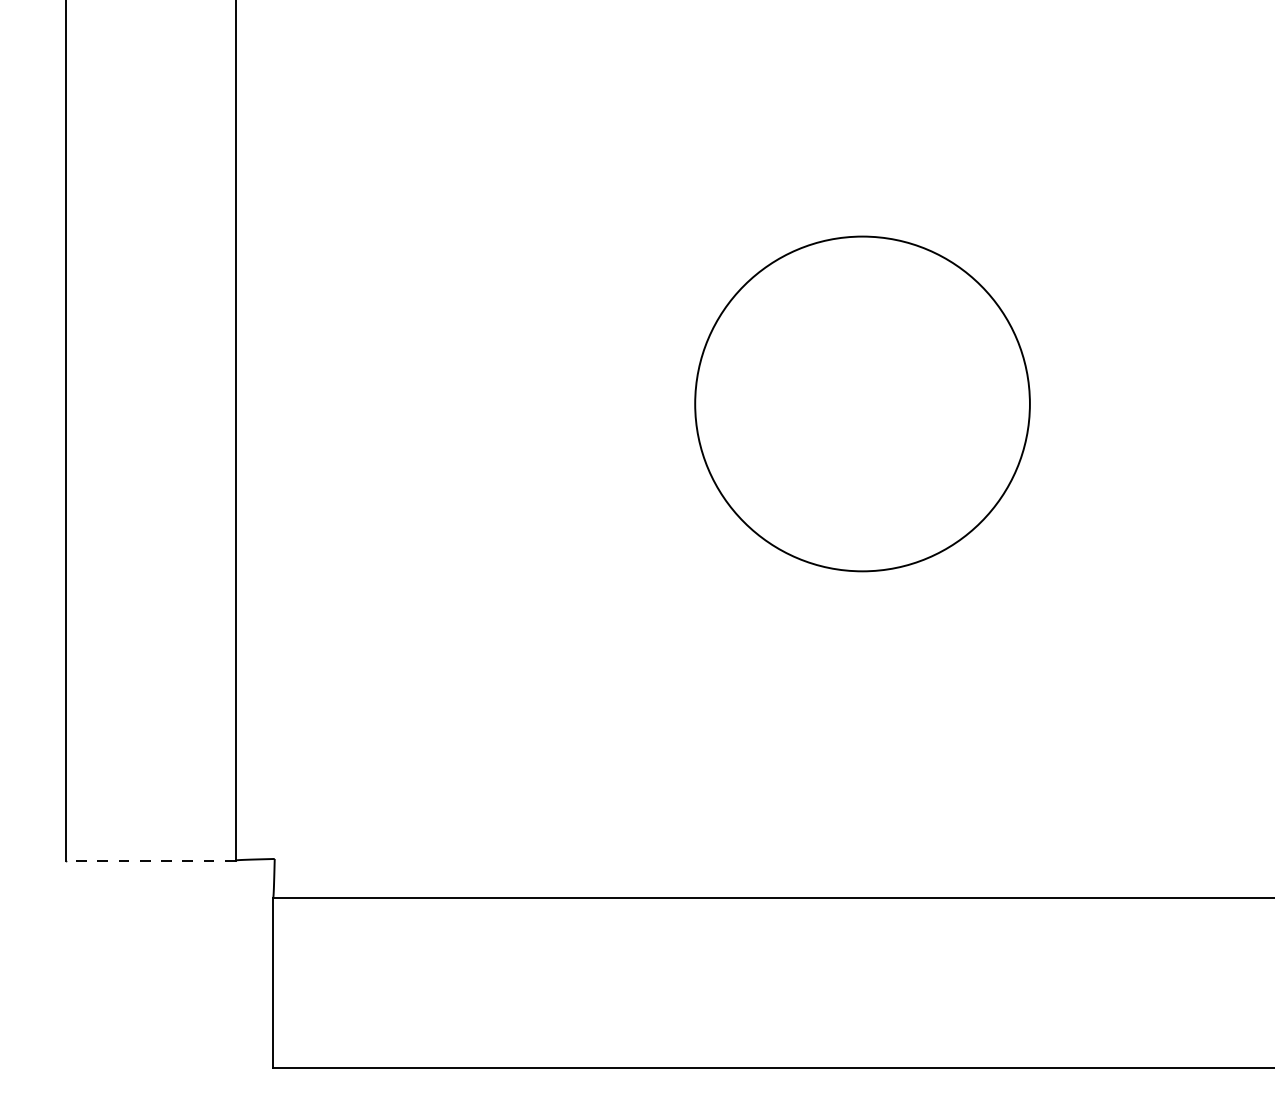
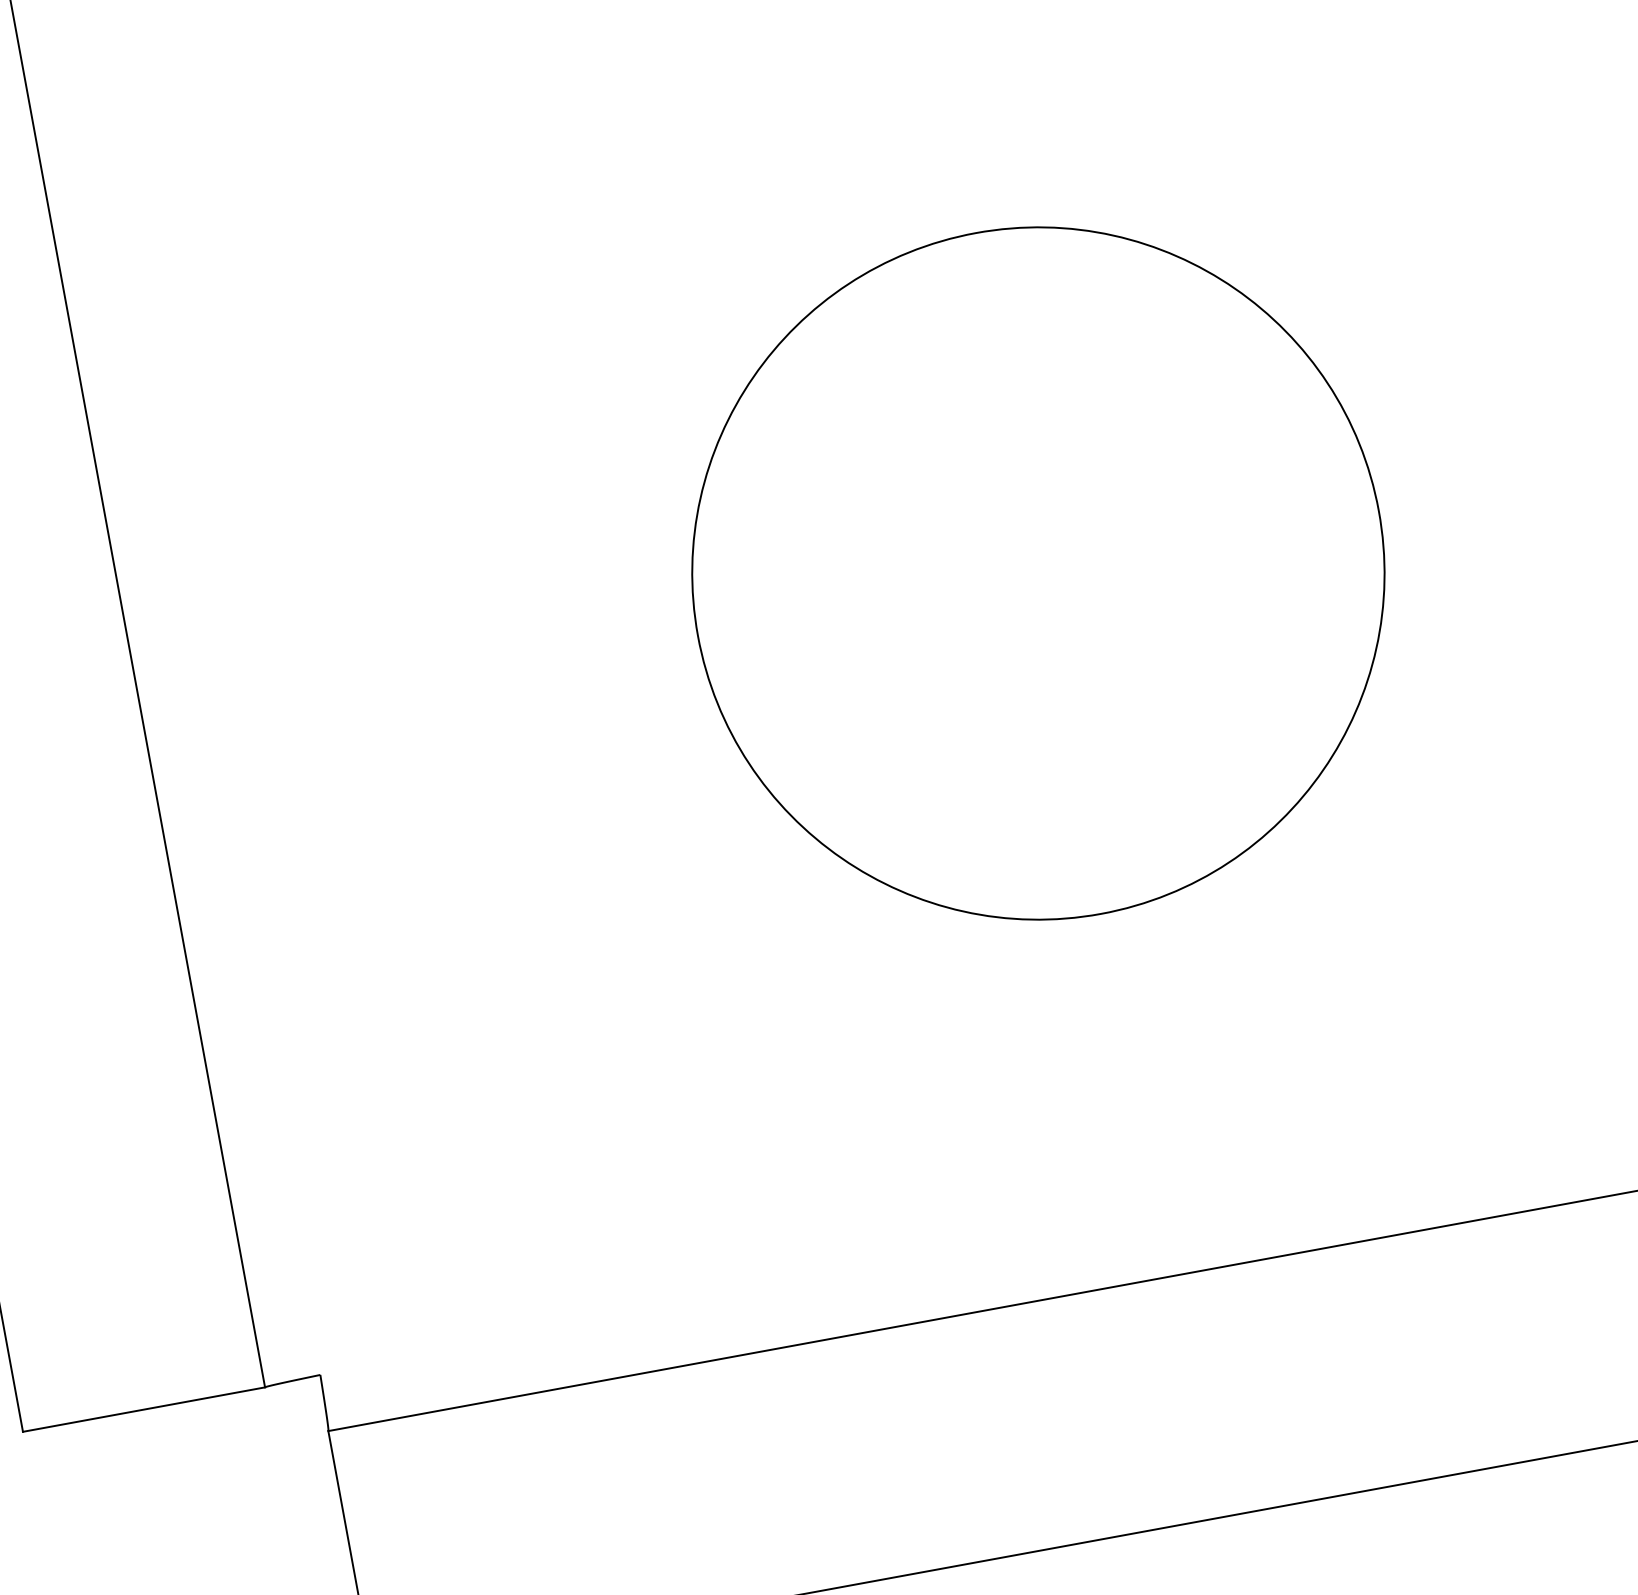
circle: (862, 403) -> (1038, 572), size x1.43
line: (150, 860) -> (143, 1409), dashed -> solid

